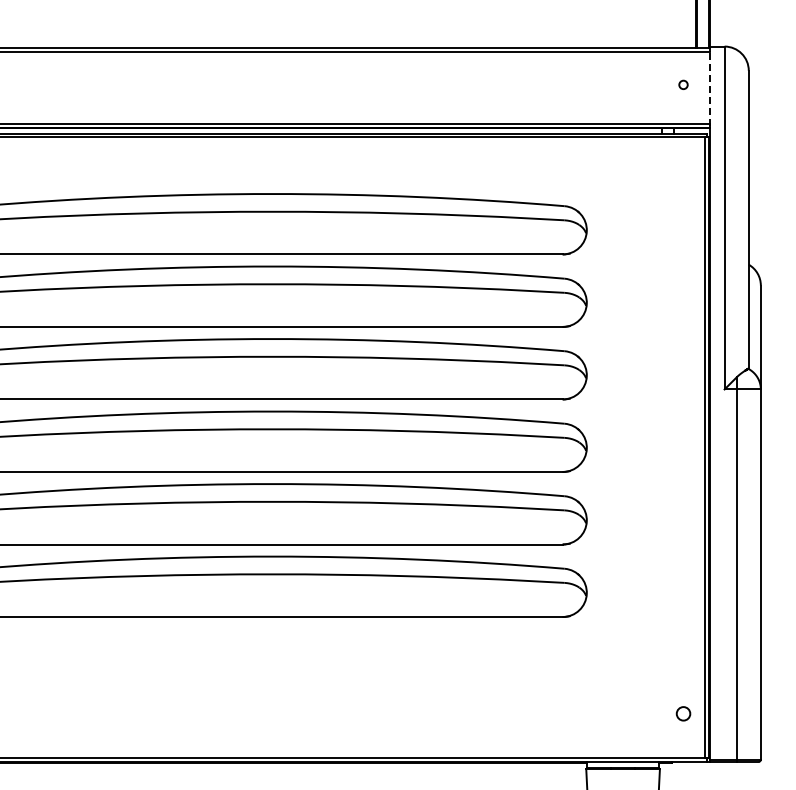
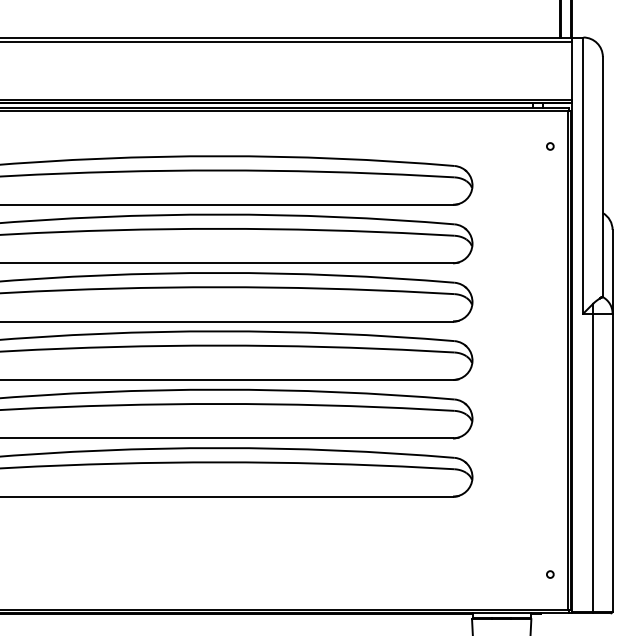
circle: (683, 84) -> (550, 146), moved
line: (710, 87) -> (572, 70), dashed -> solid
circle: (683, 713) -> (550, 574), size x0.62

